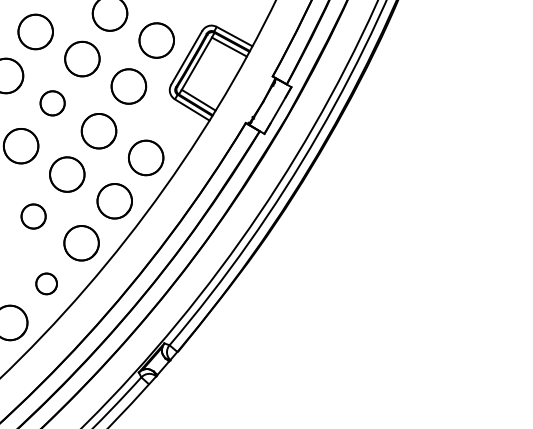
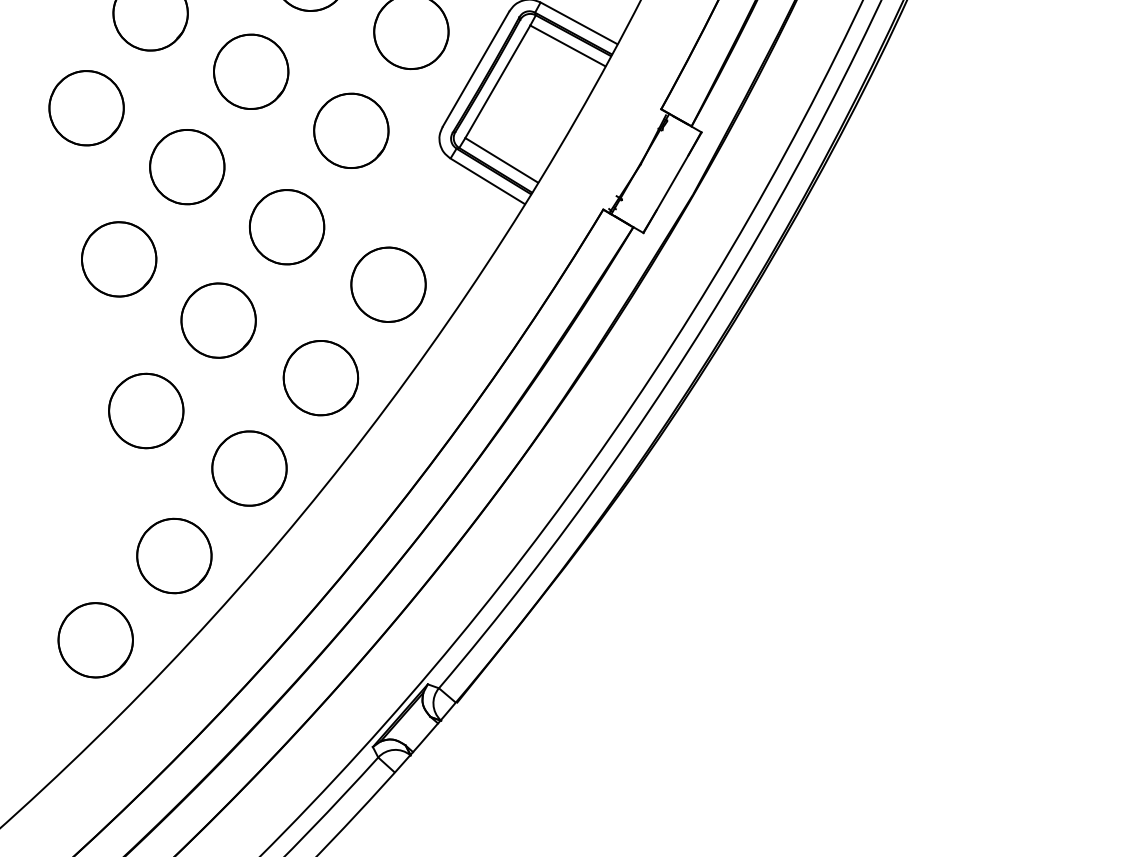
circle: (52, 103) -> (186, 167), size x1.43
circle: (33, 216) -> (145, 410), size x1.43
part: (46, 283) -> (173, 555), size x1.67

